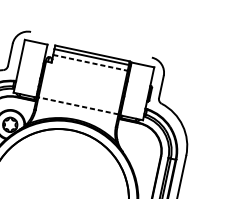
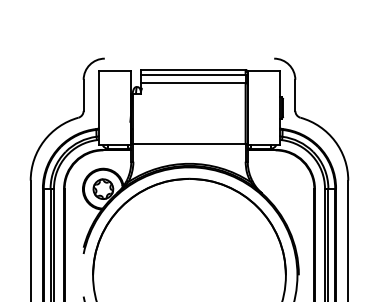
line: (90, 63) -> (193, 83), dashed -> solid
line: (78, 106) -> (189, 144), dashed -> solid

